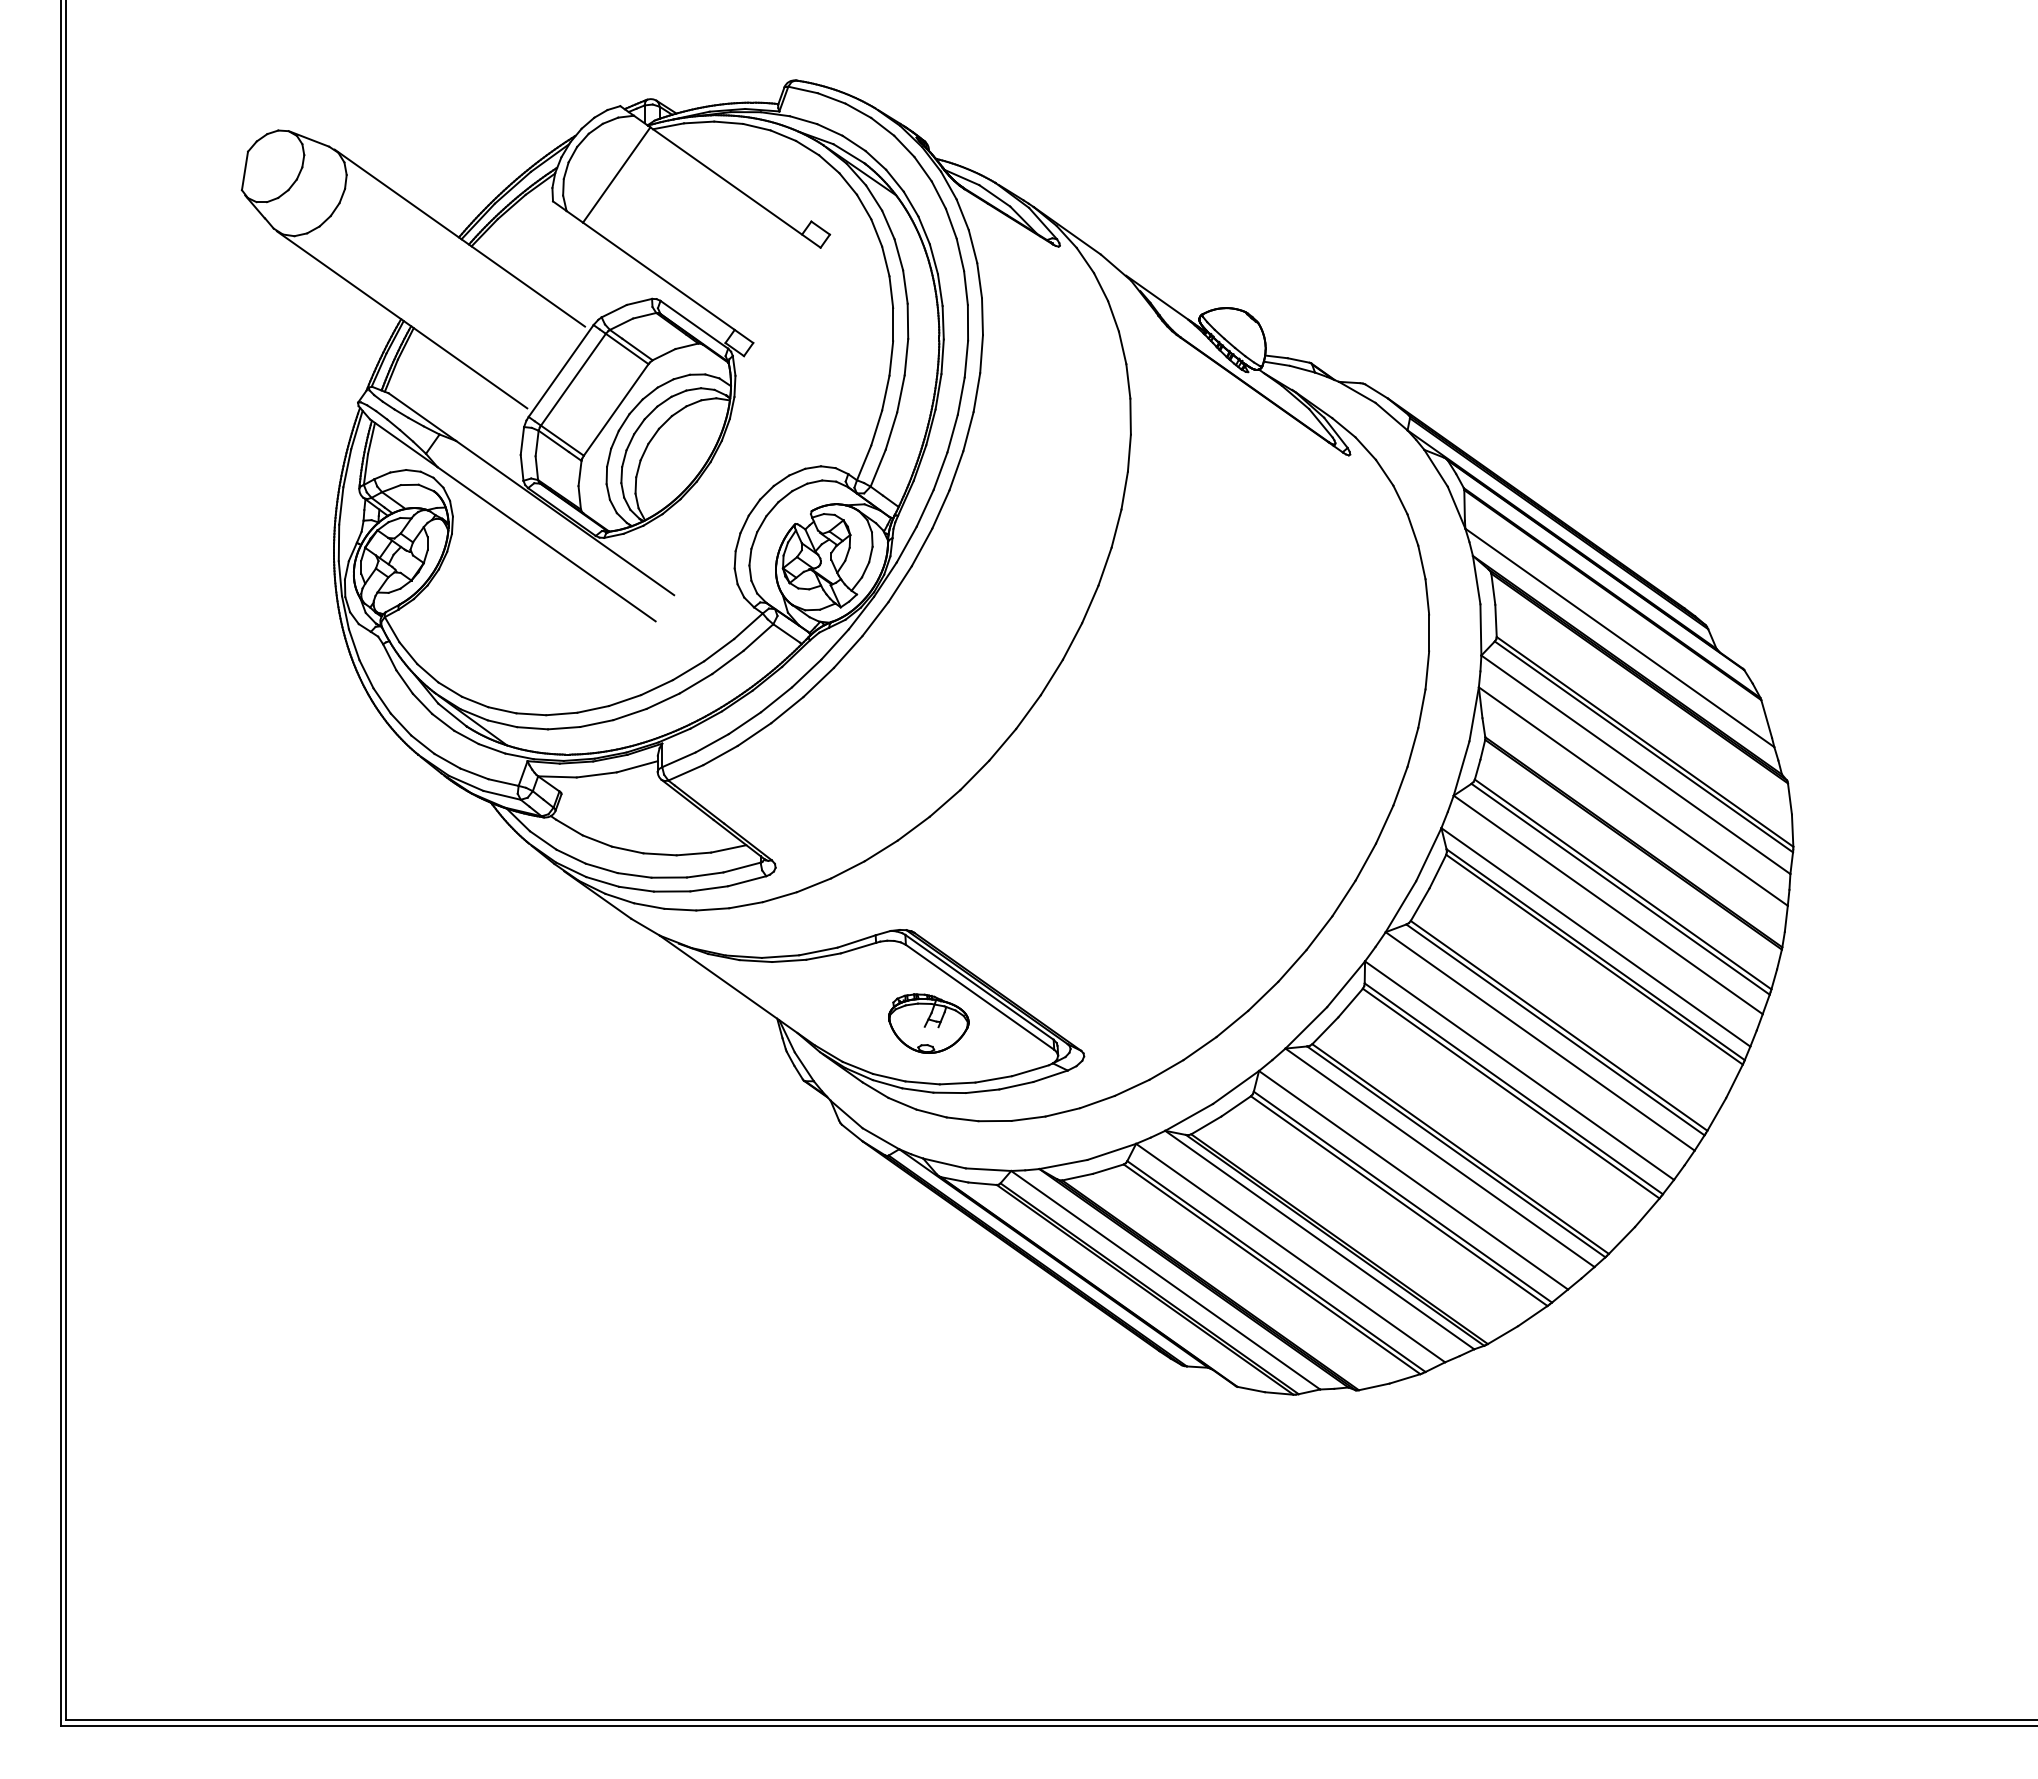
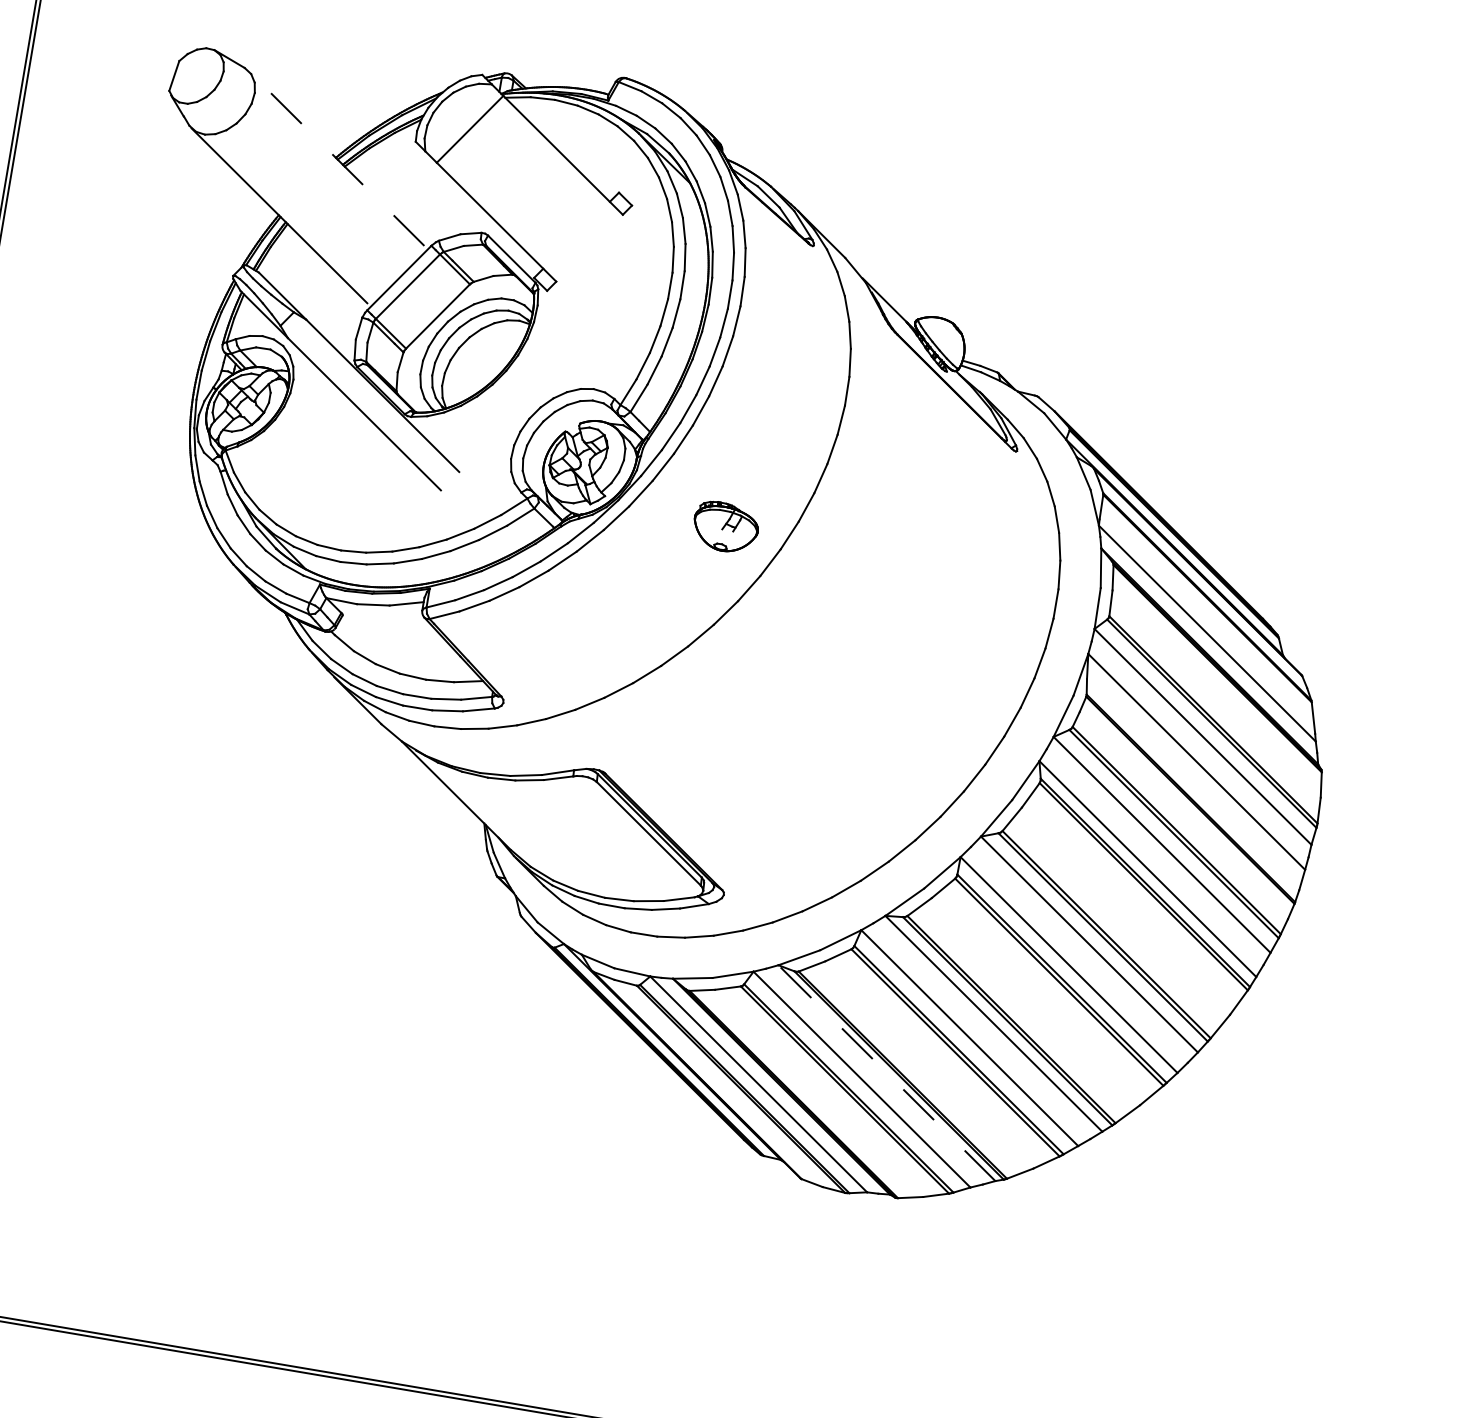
line: (459, 237) -> (336, 157), solid -> dashed
part: (928, 1023) -> (725, 527), moved
line: (1319, 1239) -> (886, 1072), solid -> dashed

